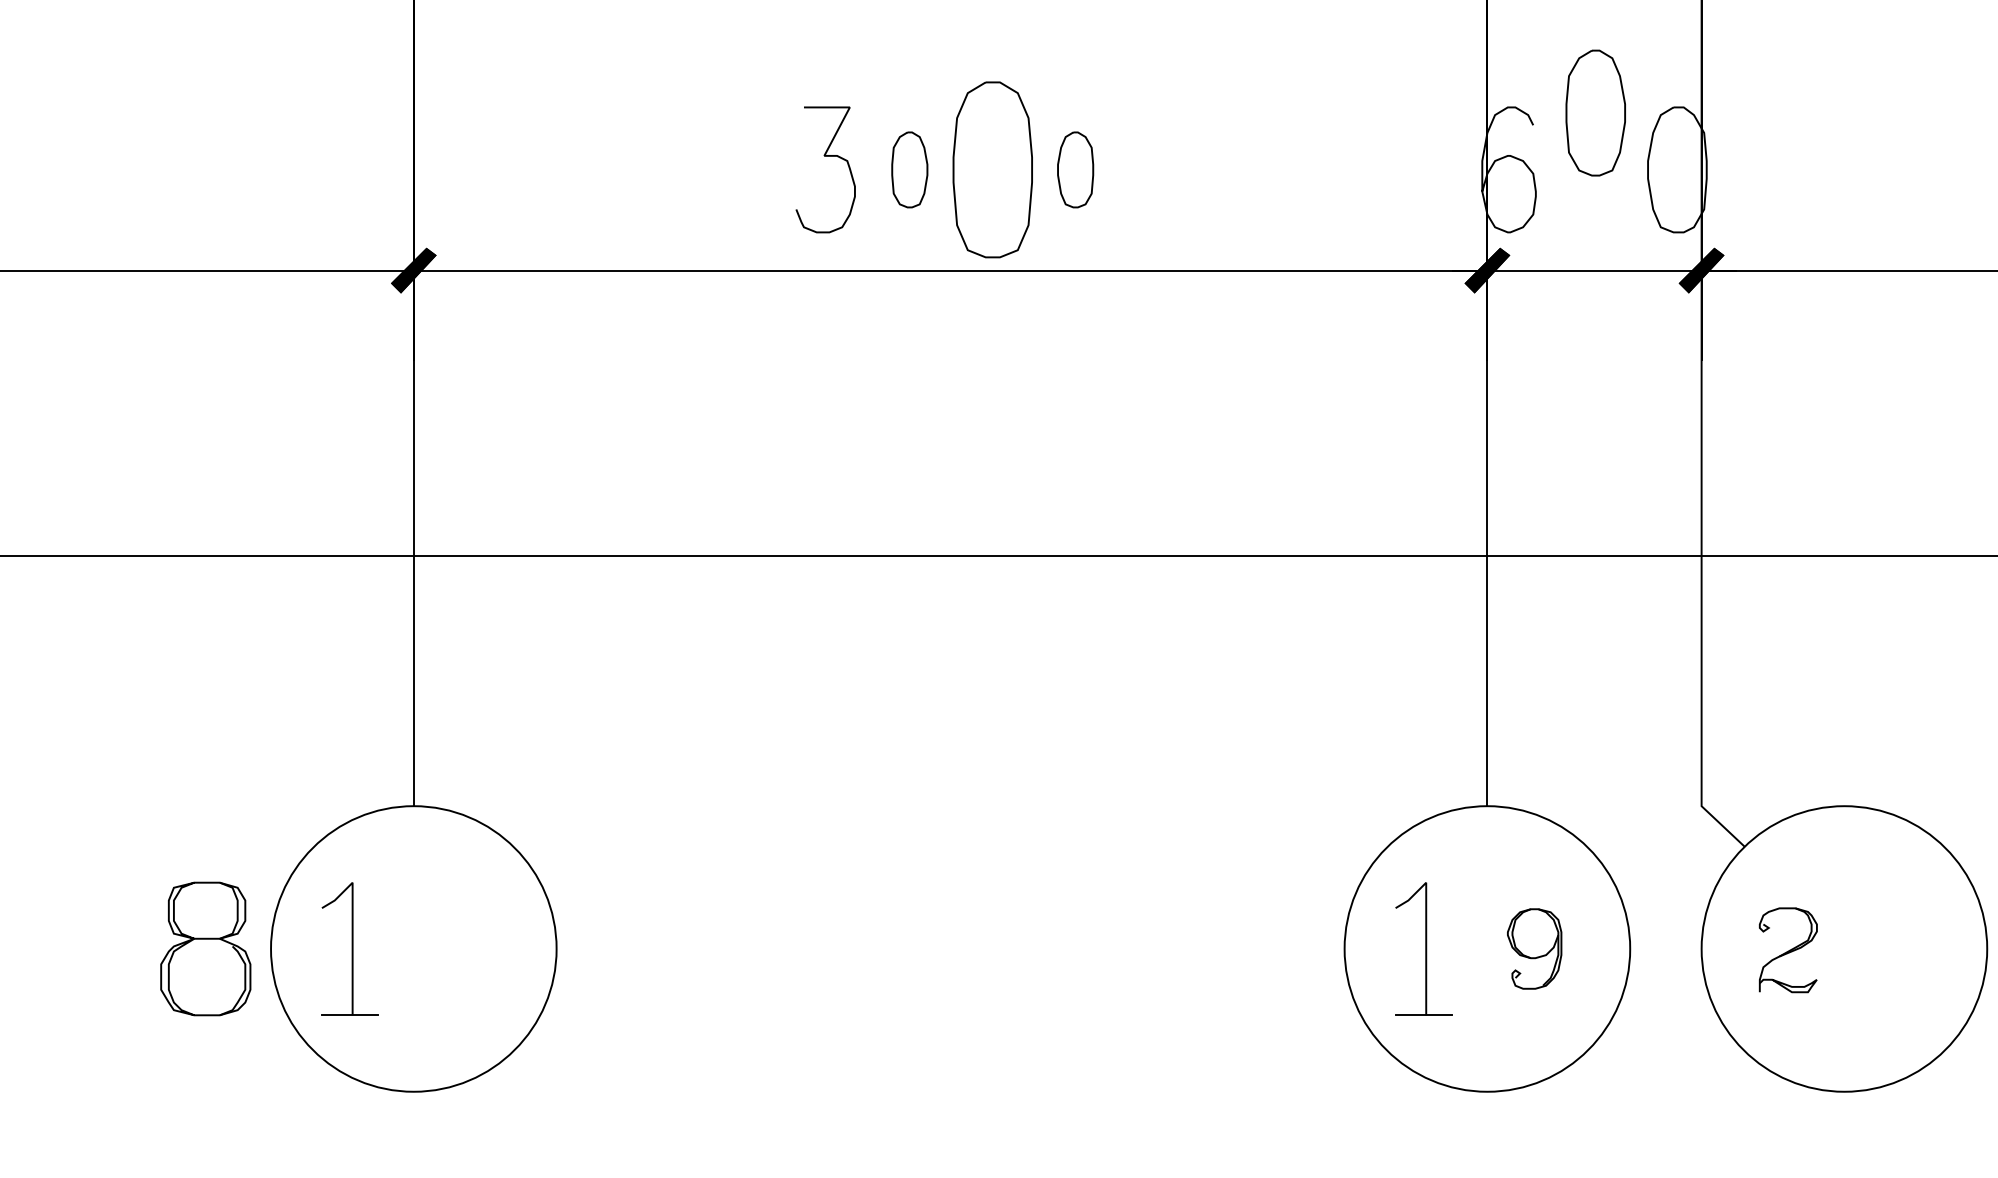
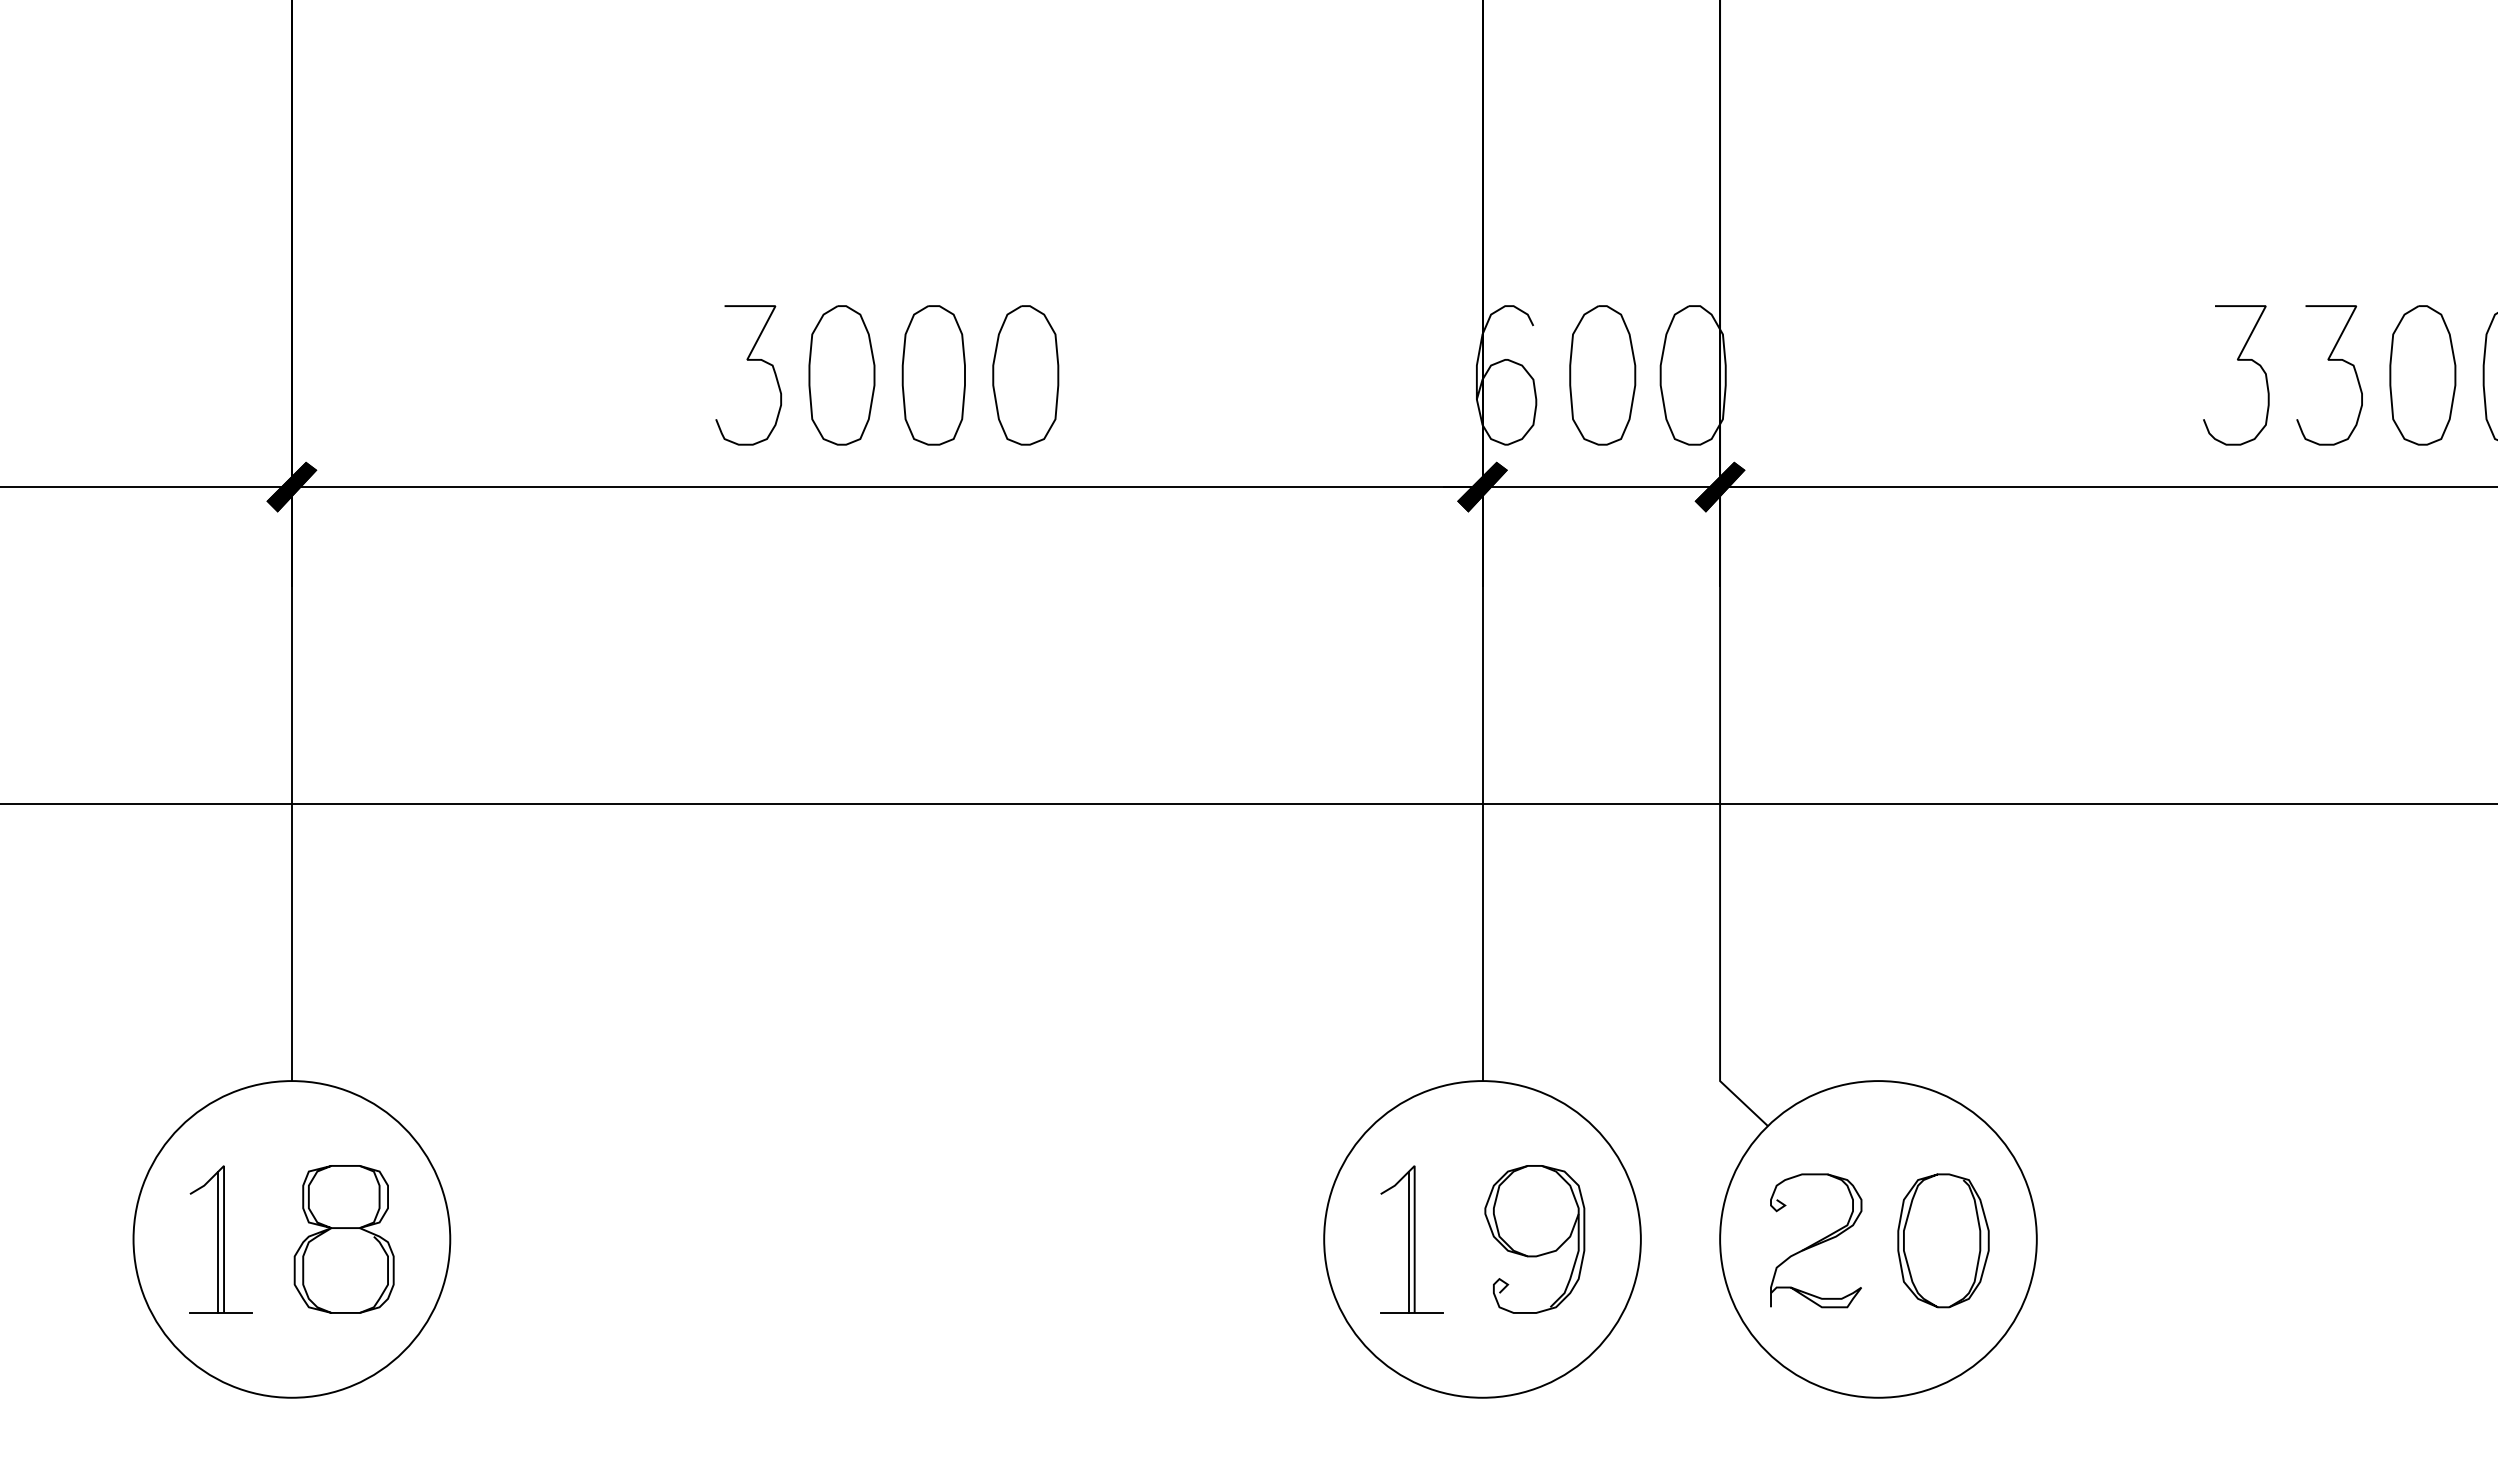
part: (1595, 113) -> (1602, 375), moved
part: (909, 169) -> (841, 375), size x1.67
part: (992, 169) -> (933, 375), size x0.71
part: (1075, 169) -> (1025, 375), size x1.67
part: (205, 949) -> (343, 1239), moved
part: (1534, 949) -> (1534, 1239), size x1.67
part: (1788, 949) -> (1816, 1240), size x1.43
part: (1903, 949) -> (1943, 1240), added
line: (347, 950) -> (218, 1241), added
line: (1420, 950) -> (1408, 1241), added

